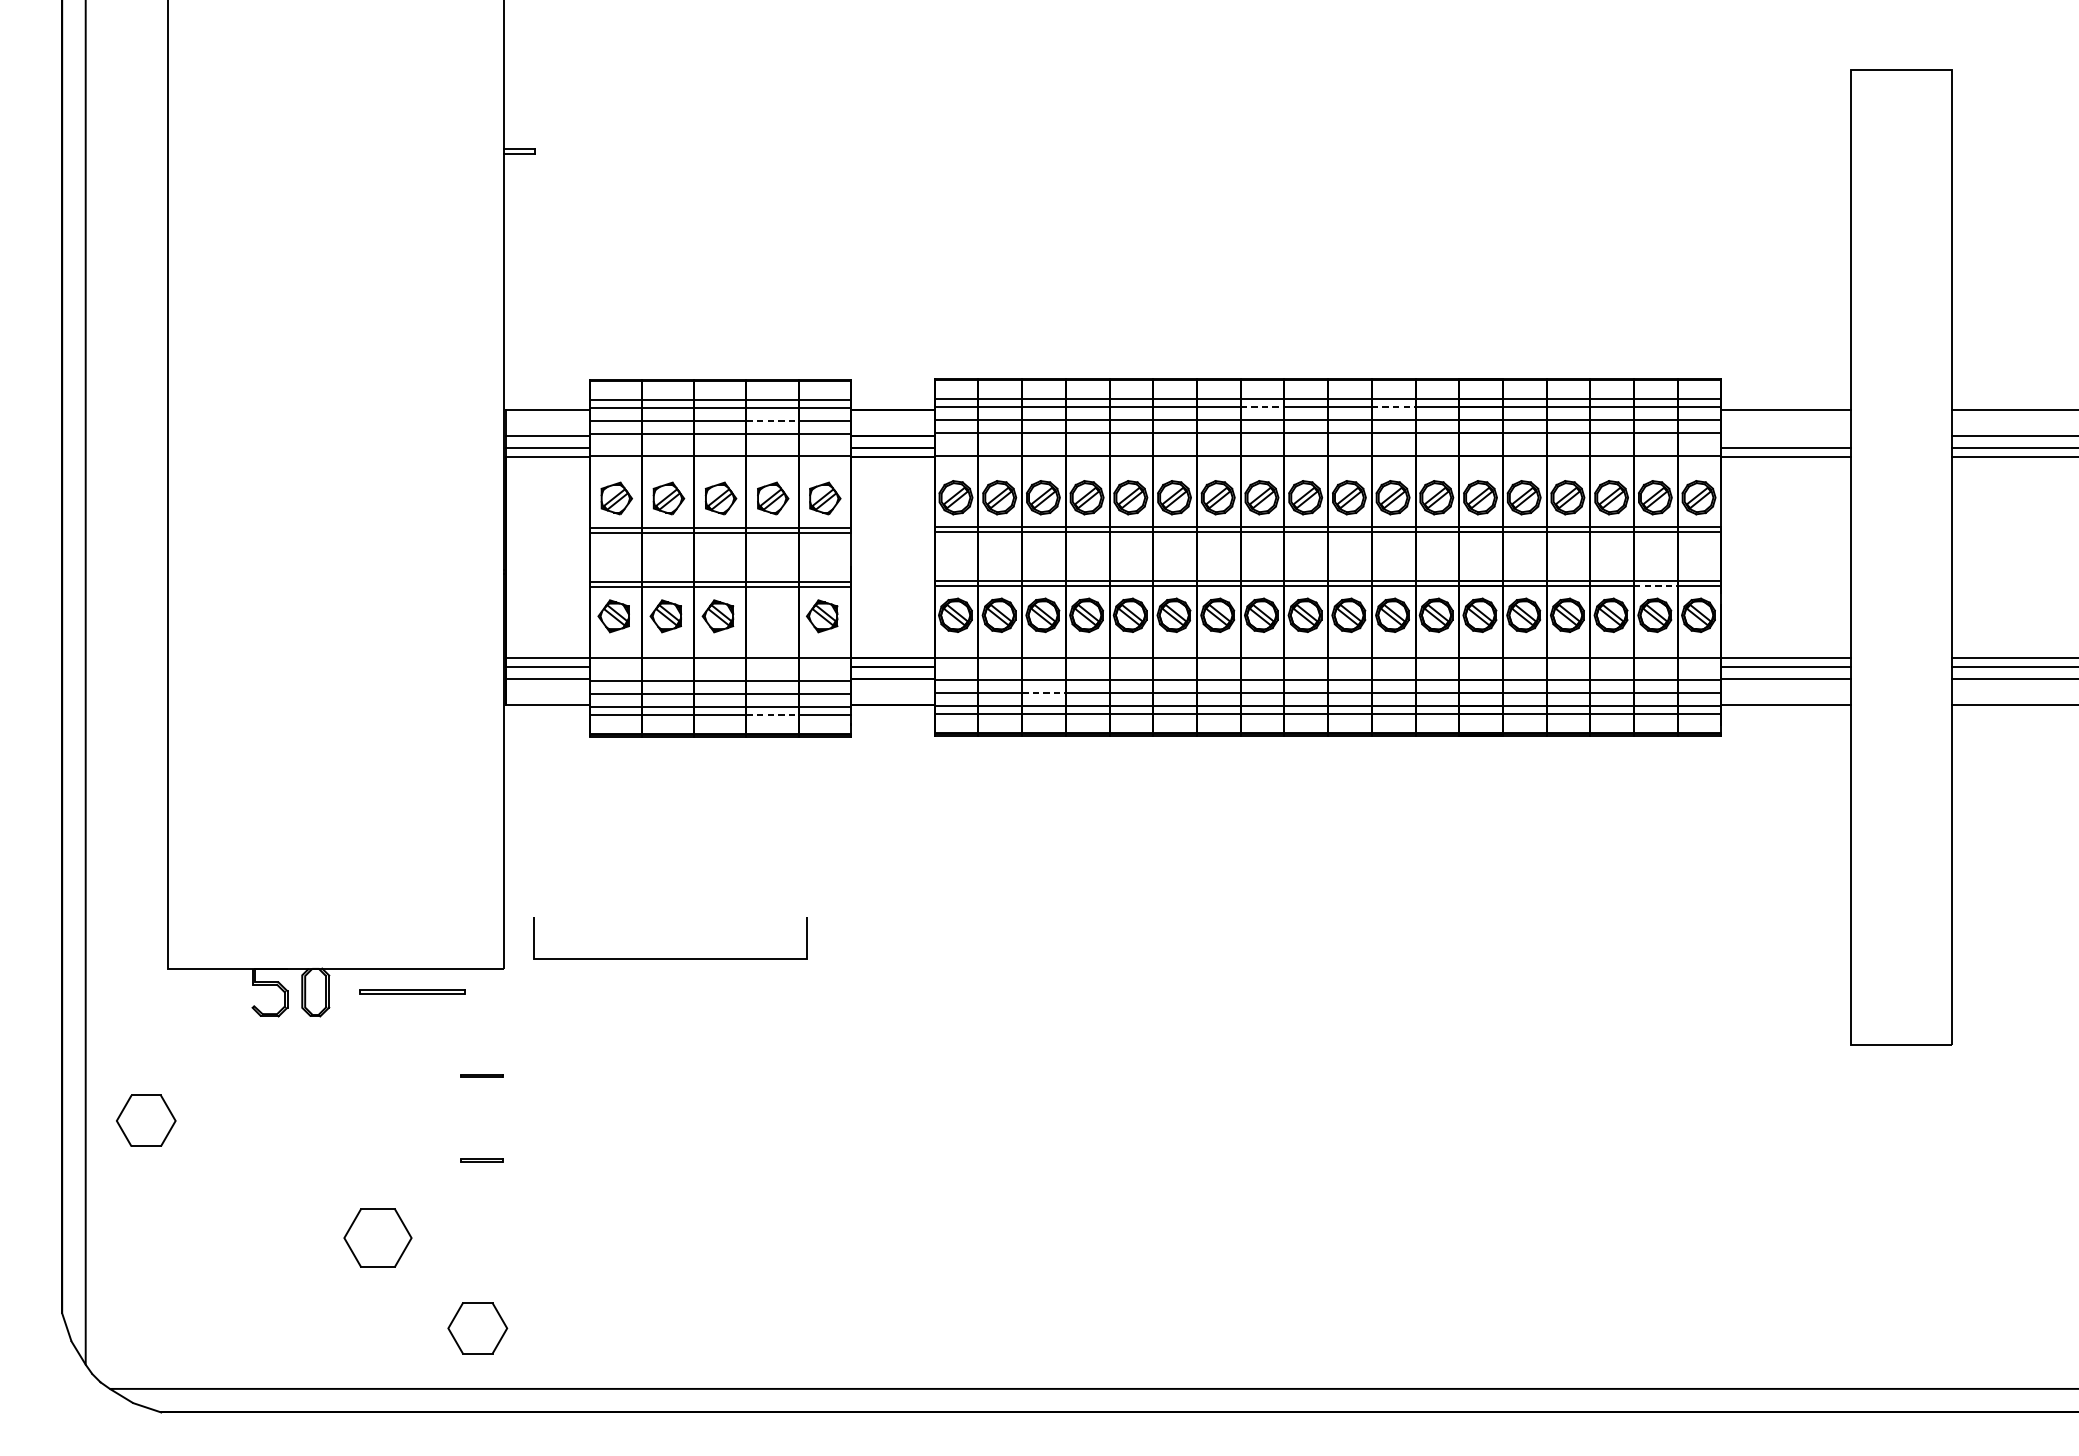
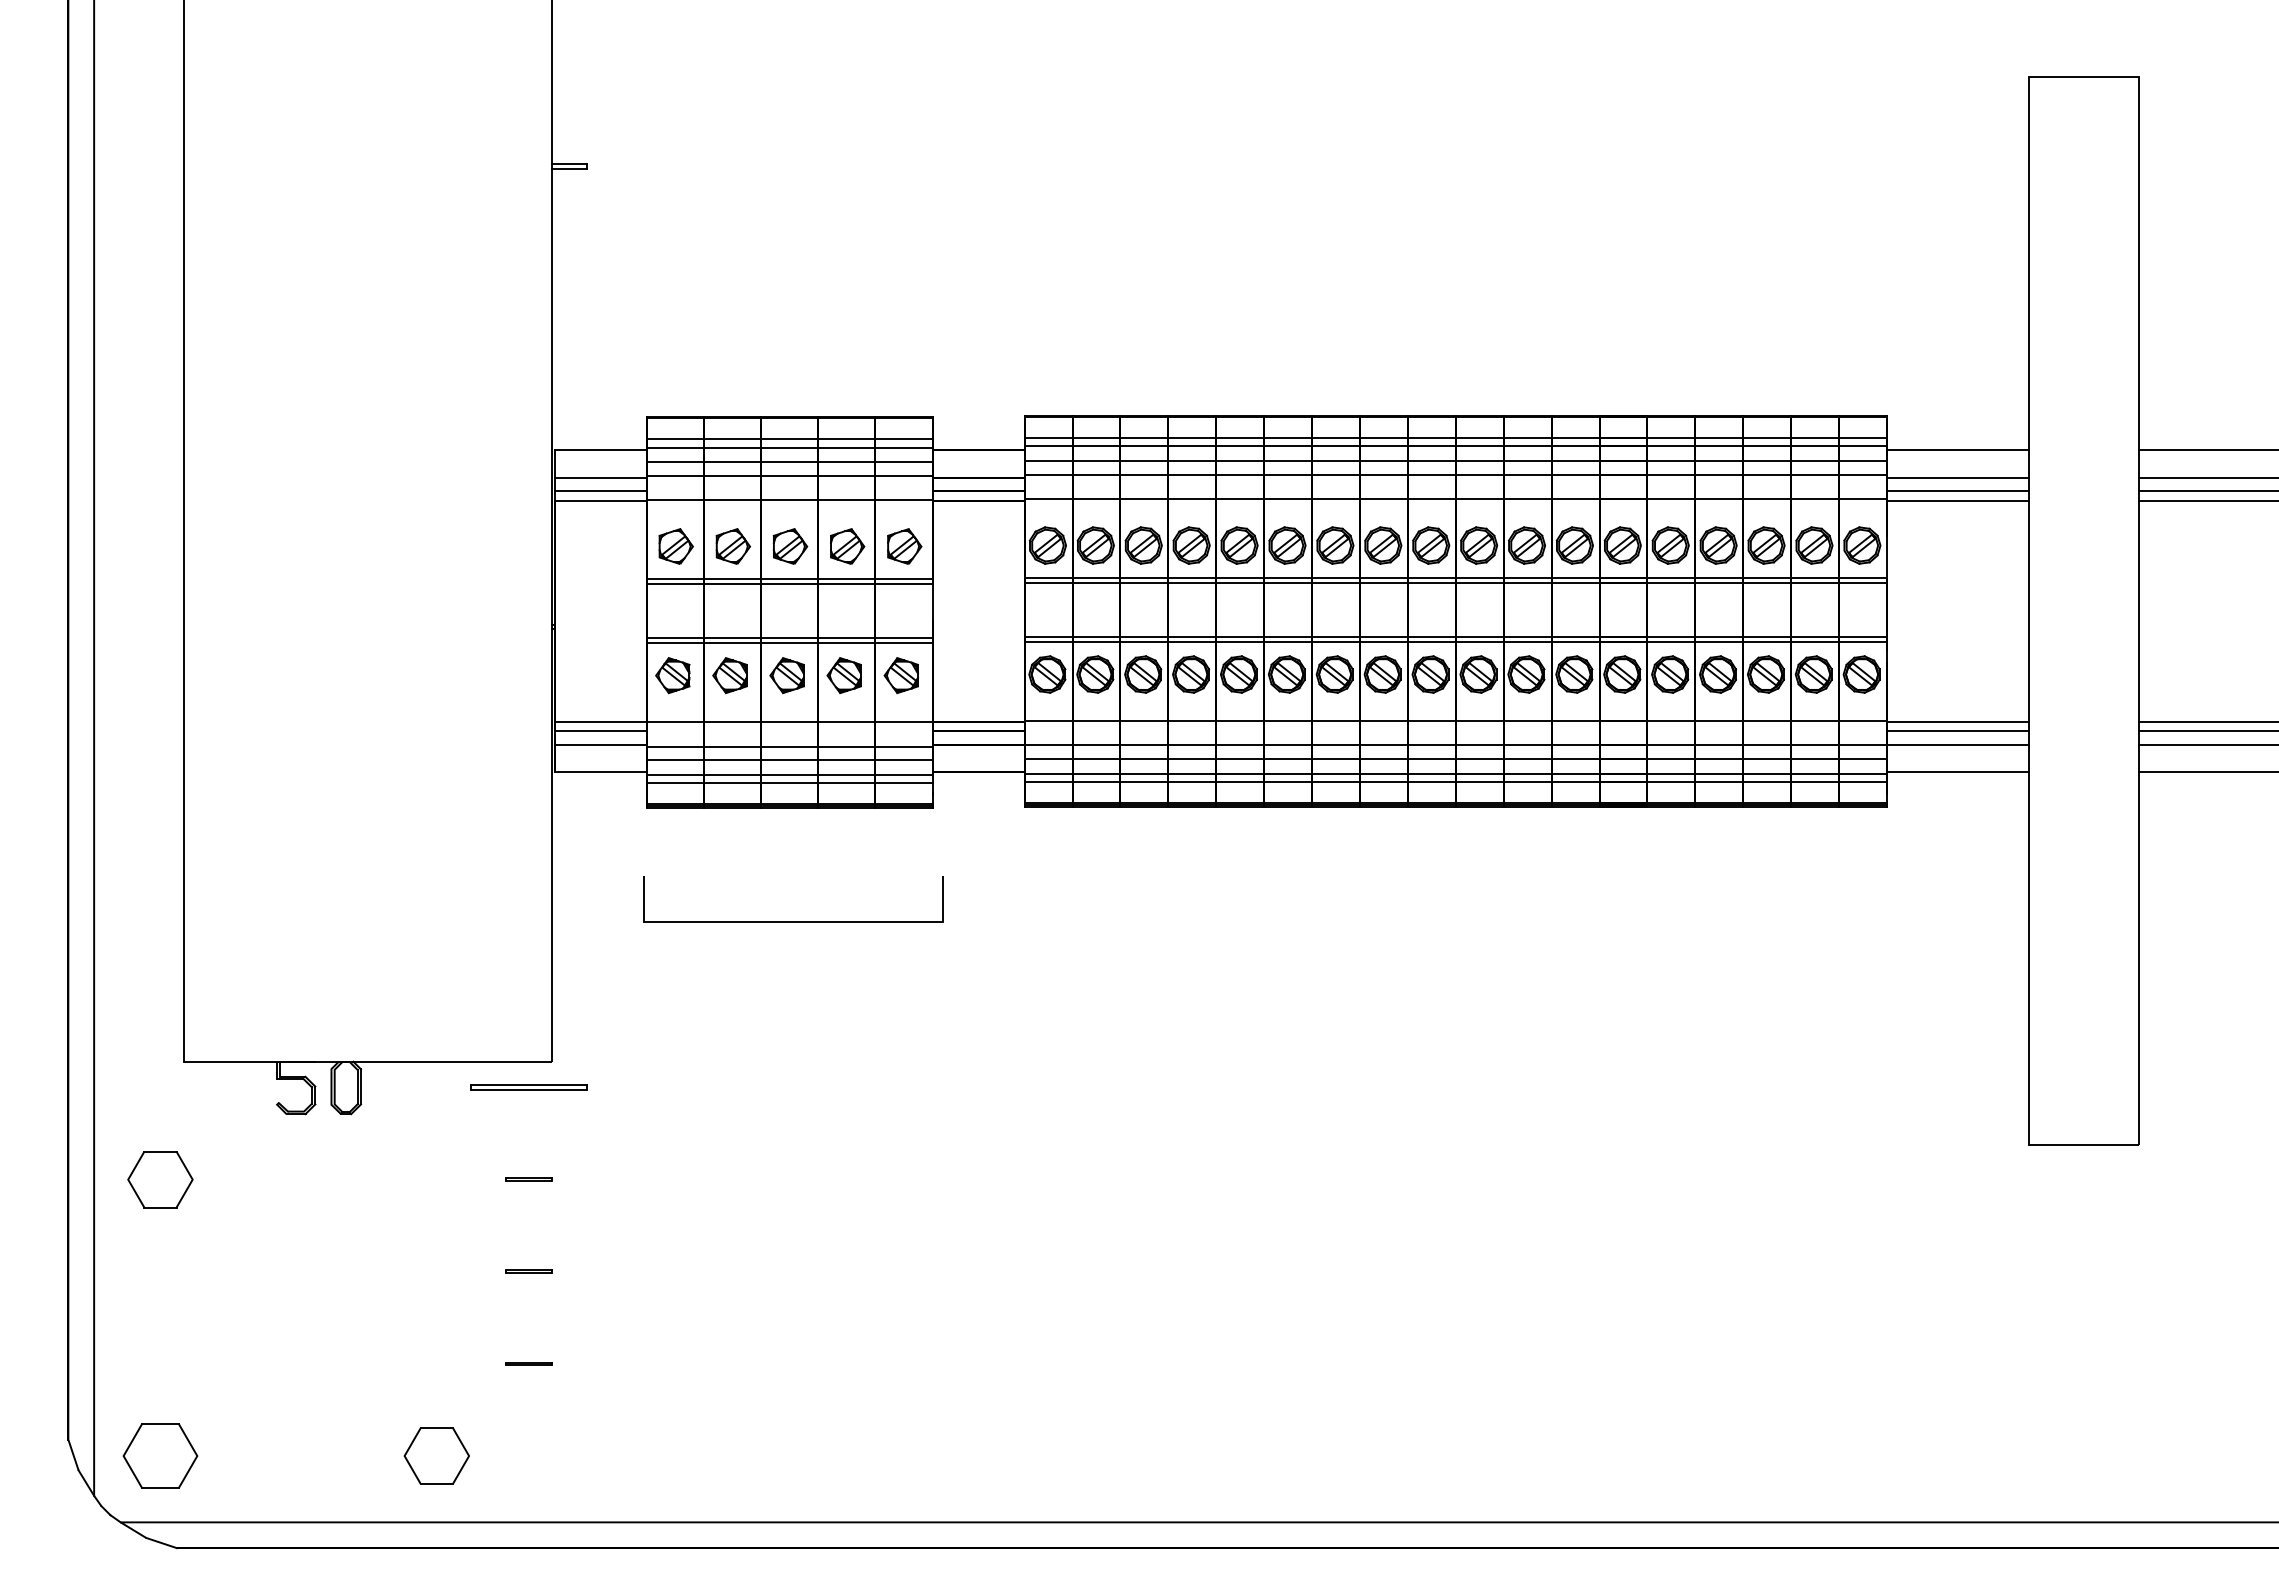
line: (1262, 407) -> (1383, 446), dashed -> solid
line: (1393, 407) -> (1527, 446), dashed -> solid
line: (772, 420) -> (846, 461), dashed -> solid
line: (1785, 435) -> (1957, 477), added
line: (1656, 586) -> (1815, 642), dashed -> solid
part: (769, 616) -> (843, 675), added
line: (1044, 692) -> (1144, 759), dashed -> solid
line: (772, 714) -> (846, 783), dashed -> solid
line: (669, 959) -> (793, 921), moved
part: (411, 992) -> (528, 1087), moved
part: (146, 1120) -> (160, 1179), moved
part: (378, 1237) -> (160, 1455), moved
line: (482, 1243) -> (528, 1363), added
part: (477, 1327) -> (436, 1455), moved

